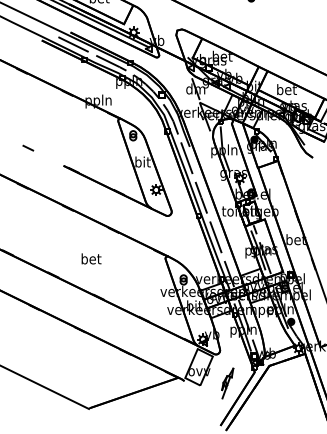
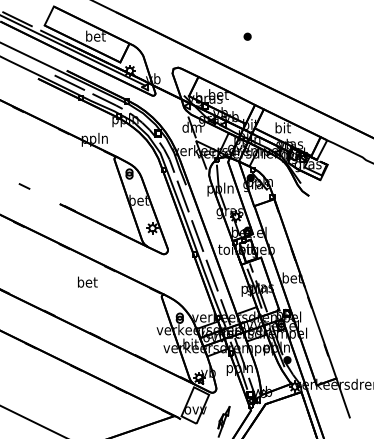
text: (287, 89) -> (283, 127), bet -> bit
text: (143, 161) -> (139, 199), bit -> bet
text: (91, 258) -> (87, 281), moved

